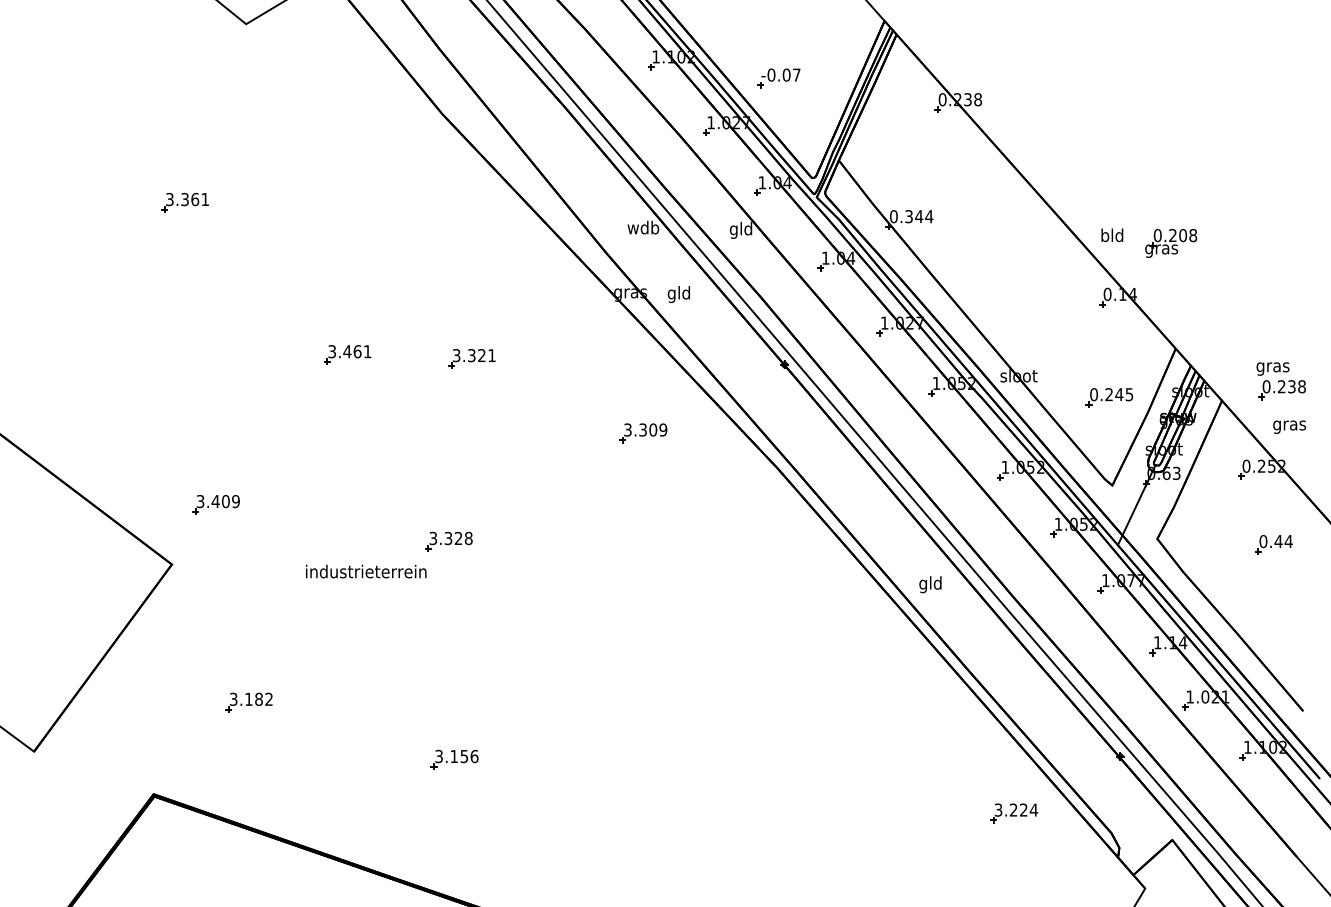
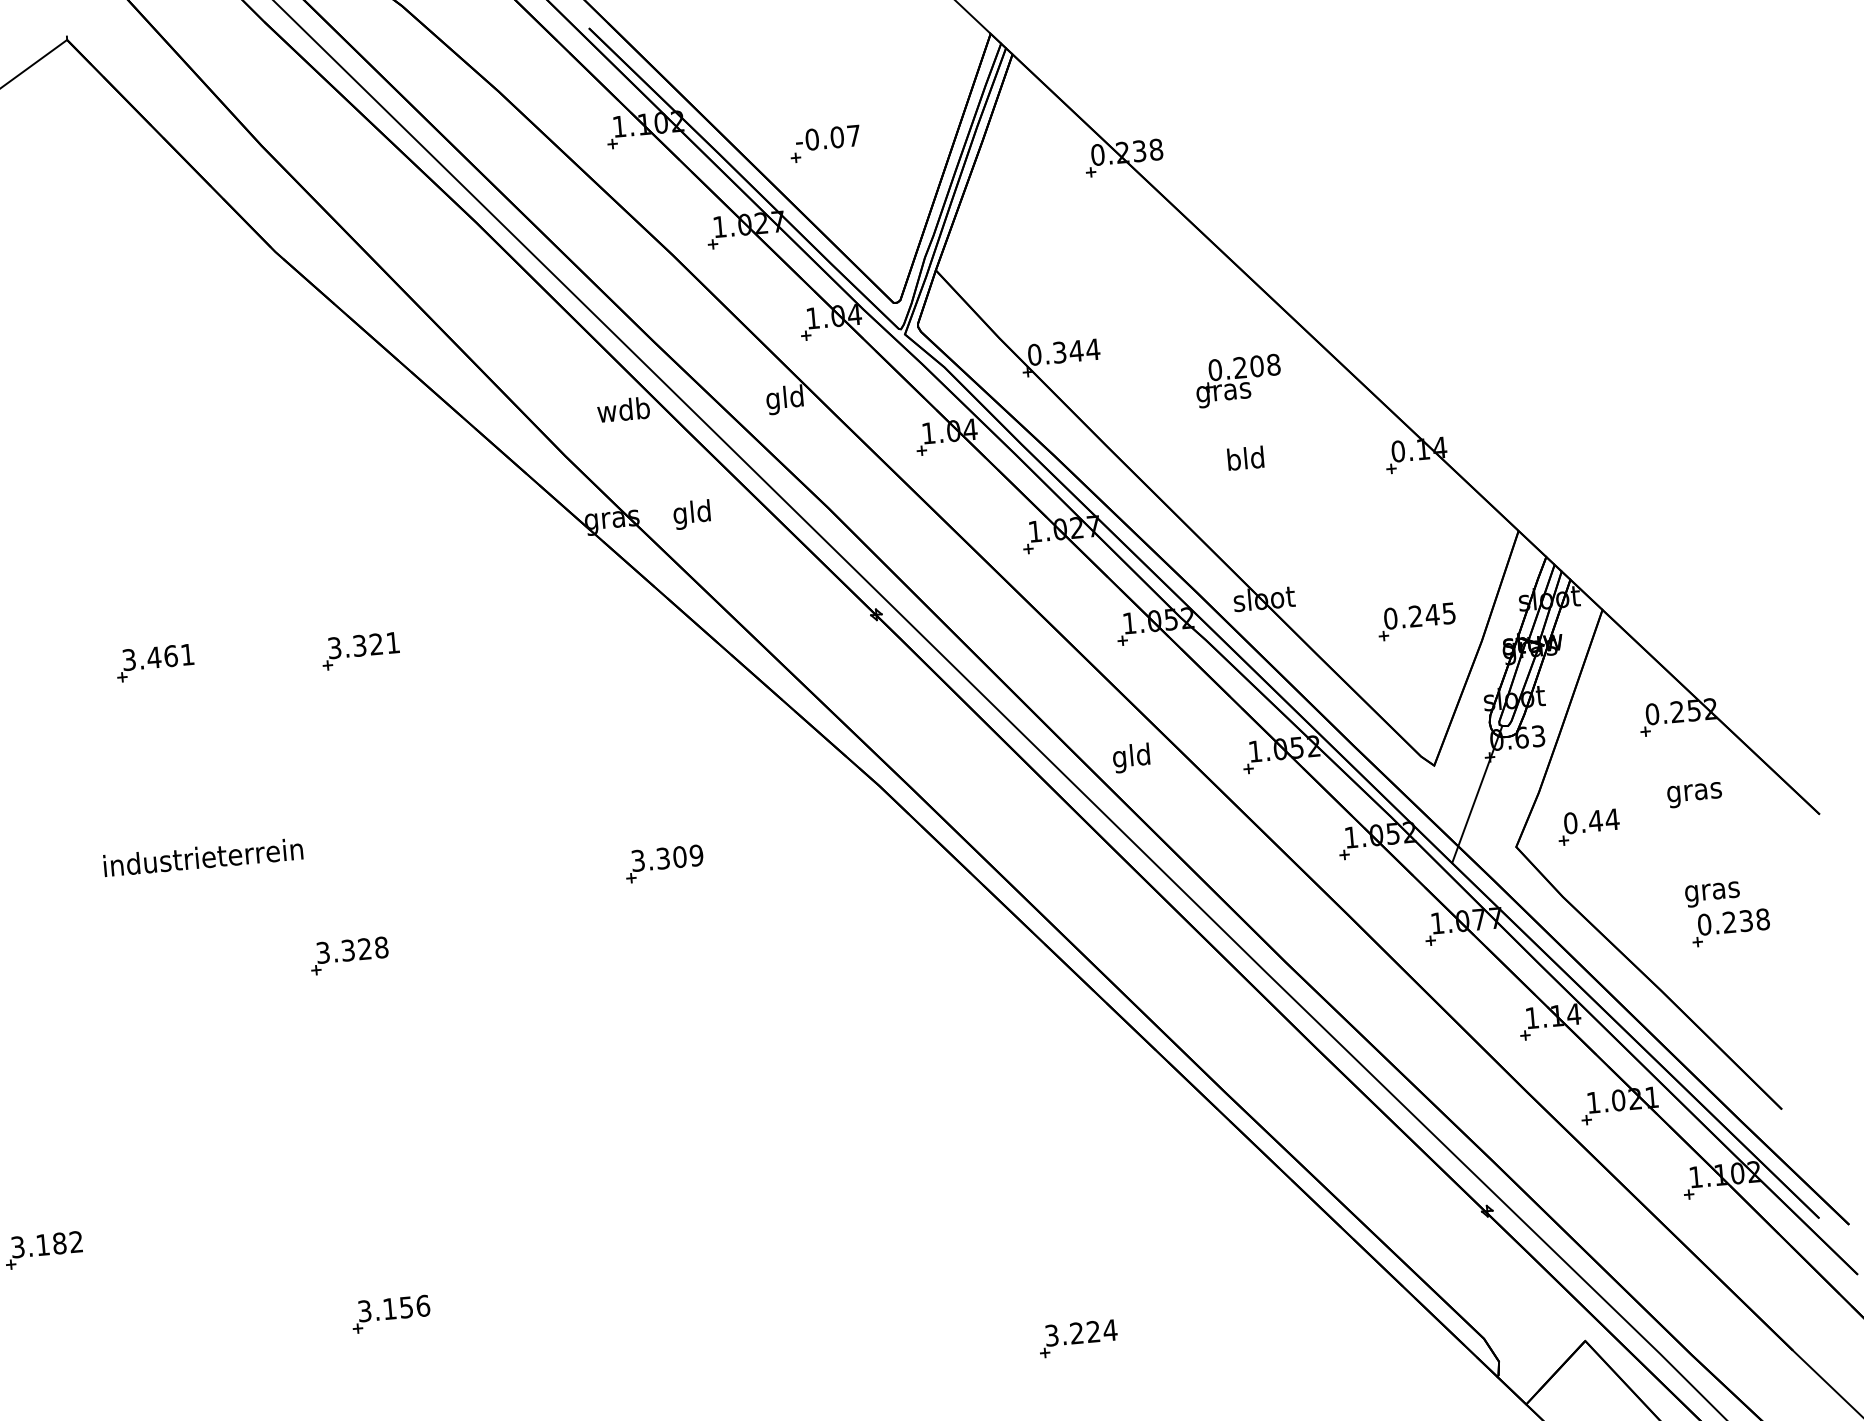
text: (1112, 235) -> (1245, 458), moved
part: (1171, 243) -> (1239, 381), moved
part: (1280, 381) -> (1726, 913), moved
text: (1289, 426) -> (1694, 793), moved
part: (643, 433) -> (664, 864), moved
part: (1273, 544) -> (1587, 826), moved
text: (366, 571) -> (203, 857), moved
text: (930, 584) -> (1131, 757), moved
part: (1014, 813) -> (1078, 1338), moved

